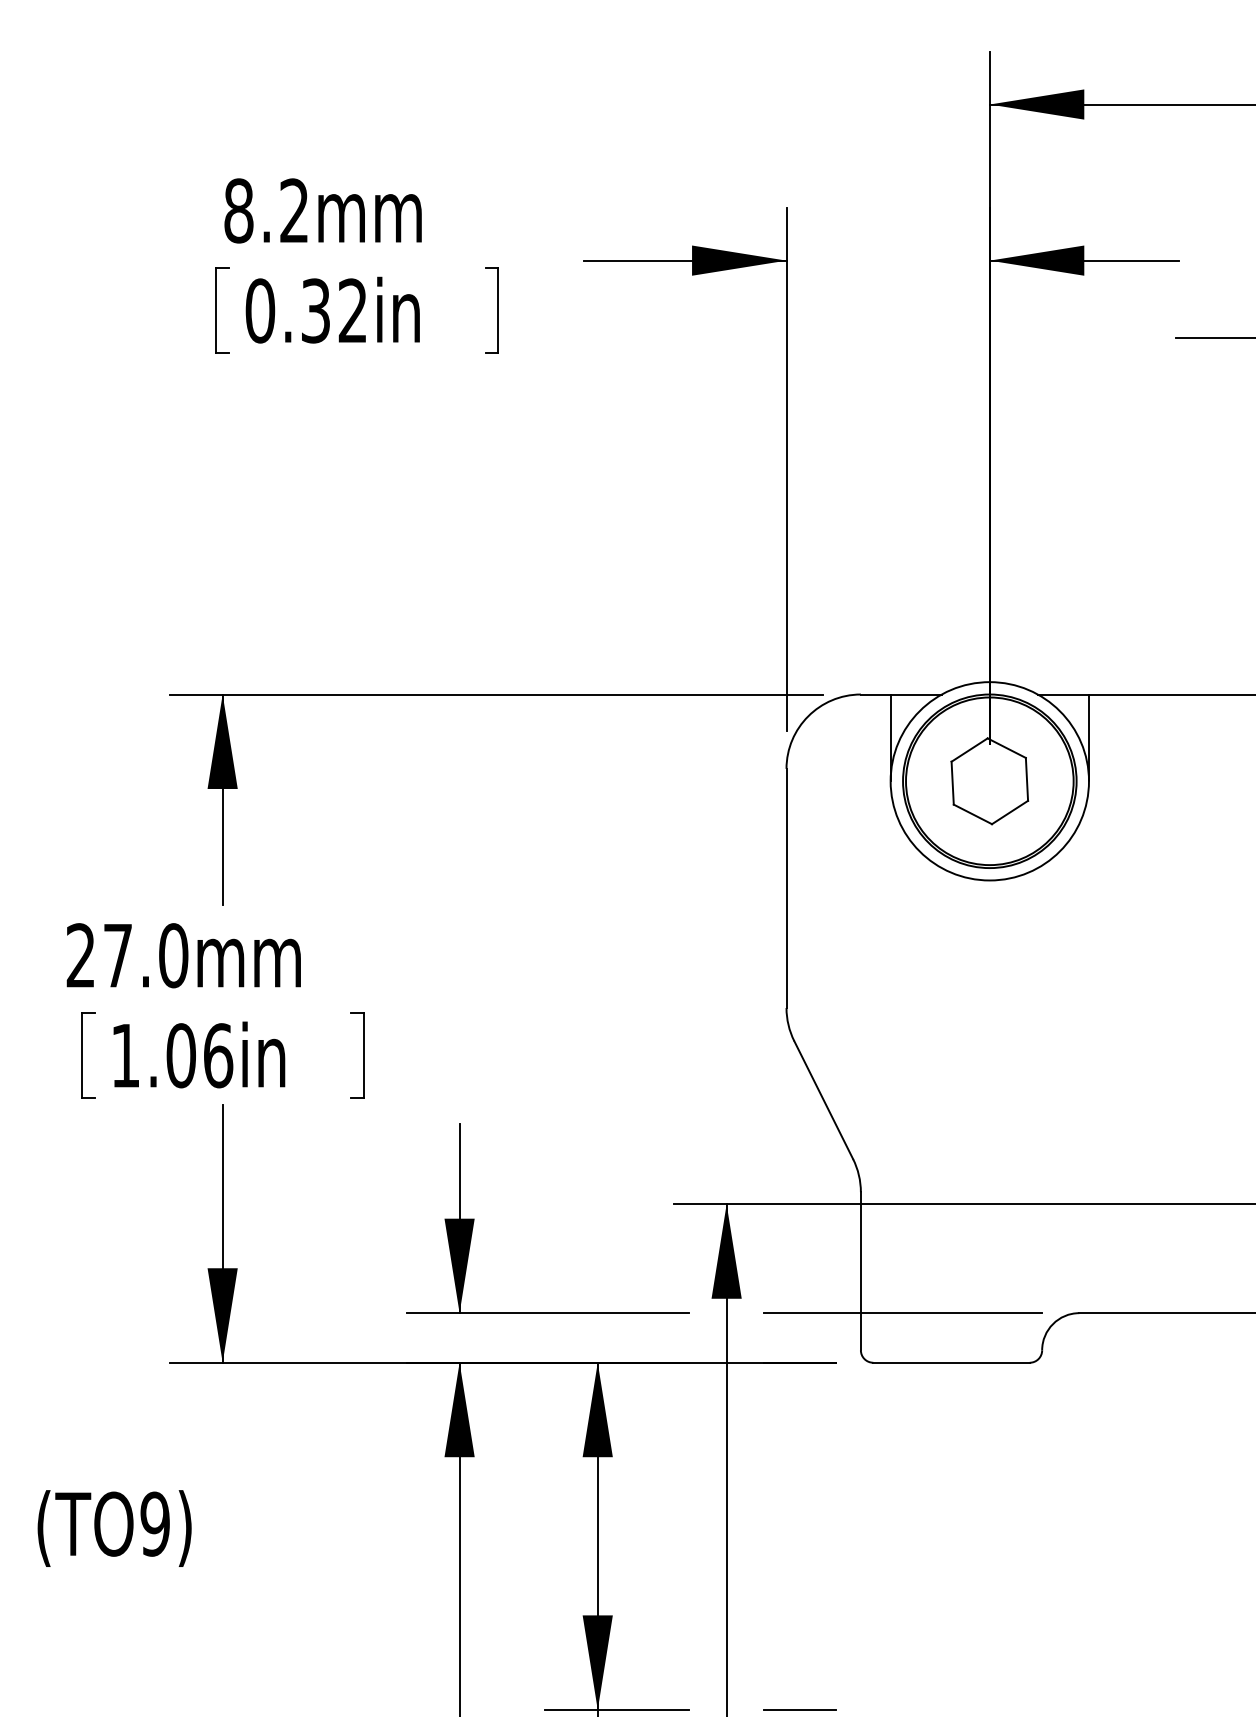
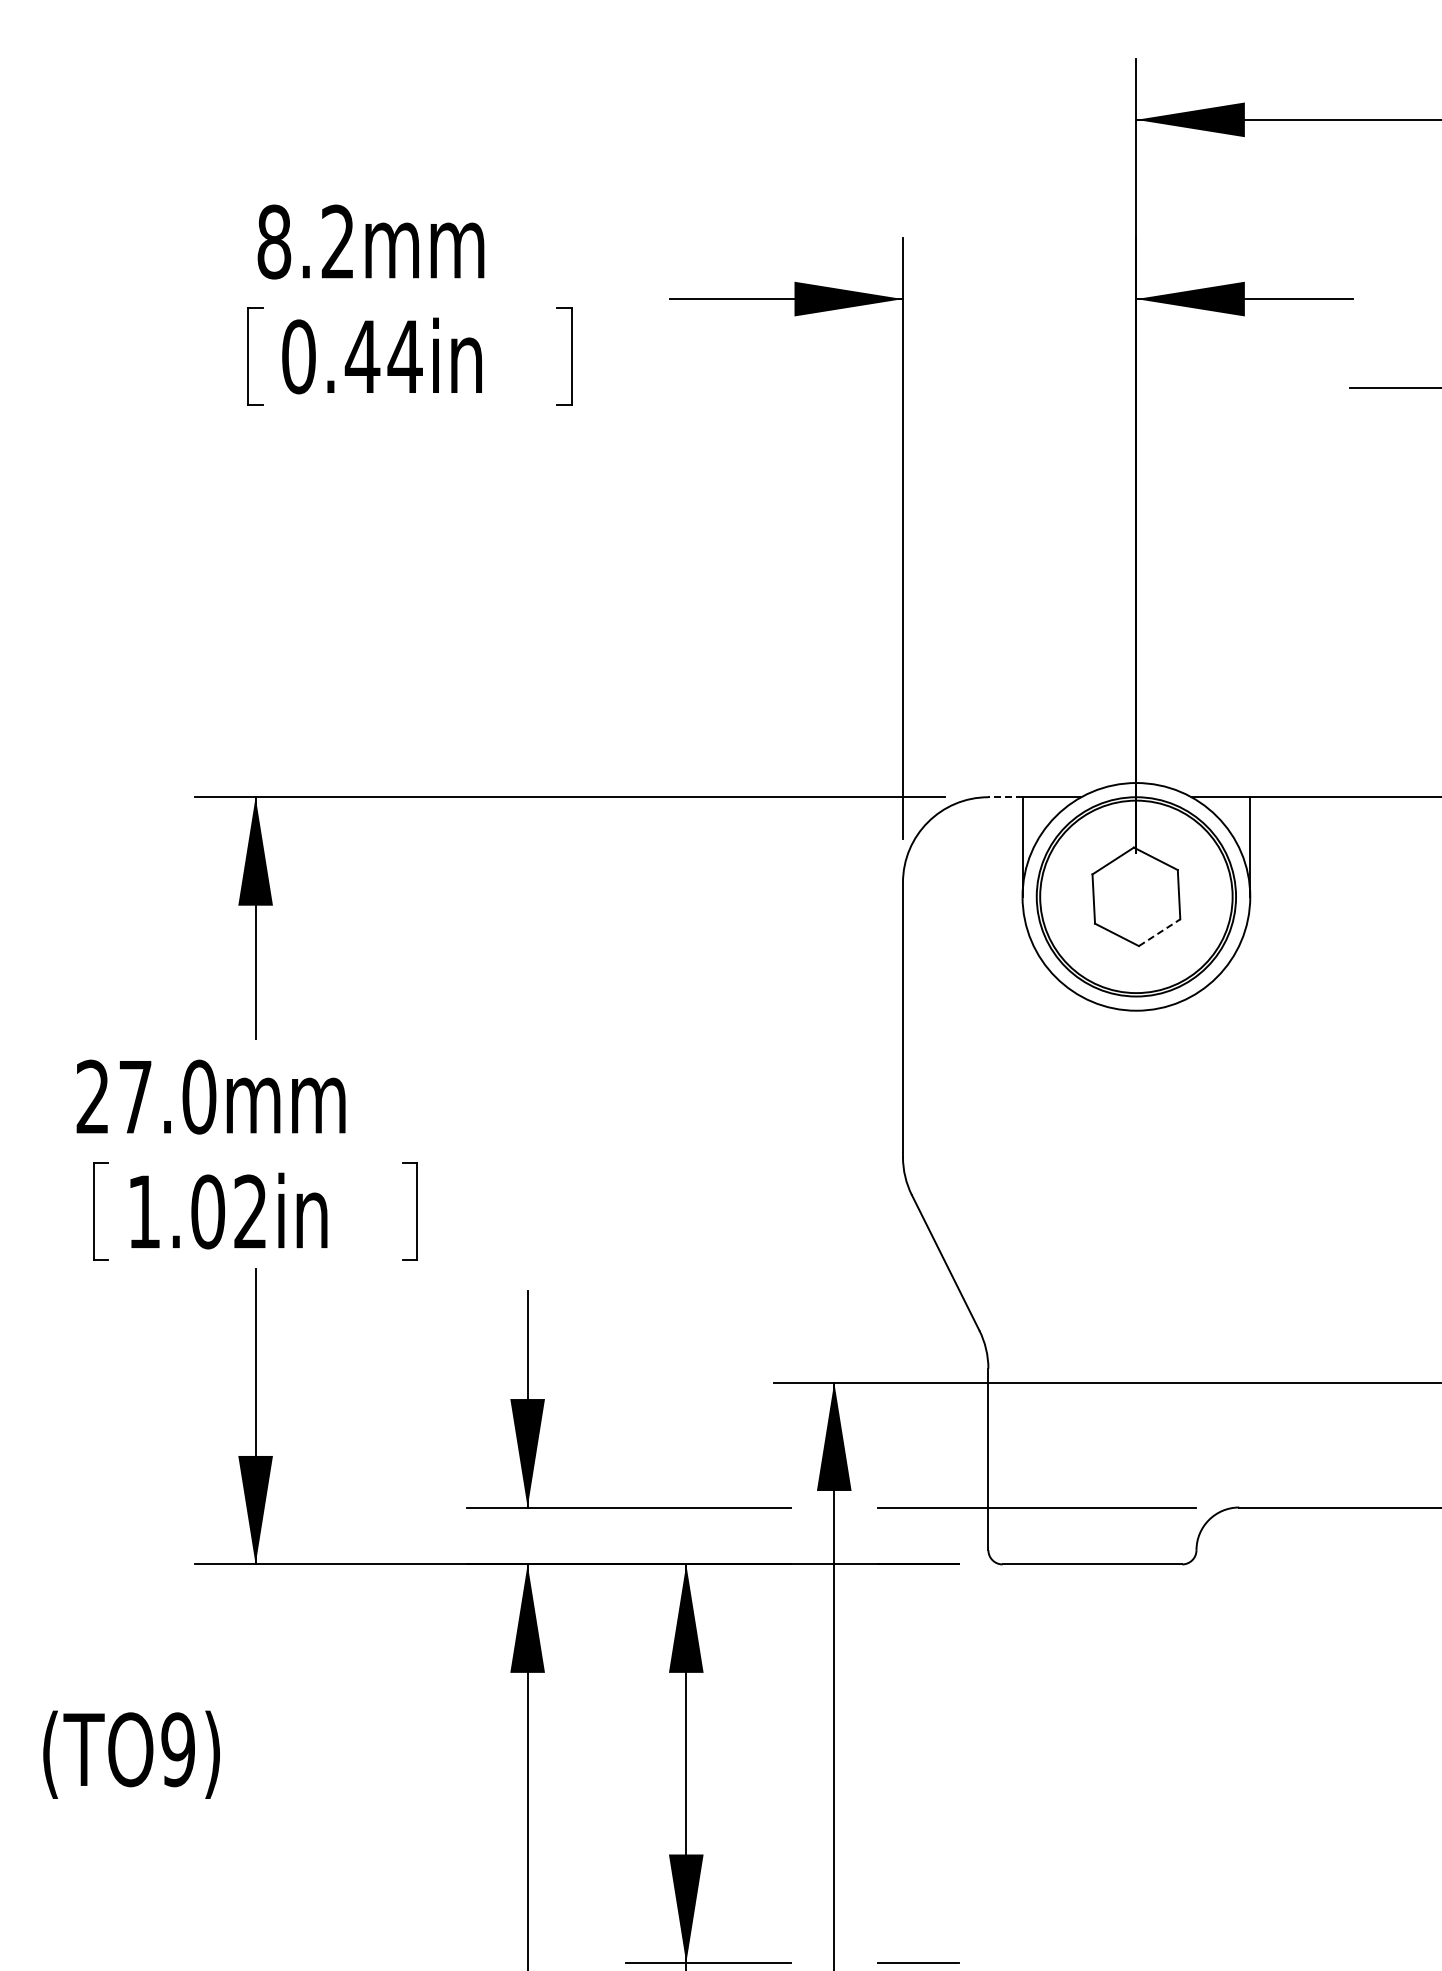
text: (334, 310) -> (383, 356), 0.32in -> 0.44in
line: (874, 694) -> (1004, 797), solid -> dashed
line: (1009, 812) -> (1159, 932), solid -> dashed
text: (218, 1055) -> (250, 1211), 1.06in -> 1.02in

